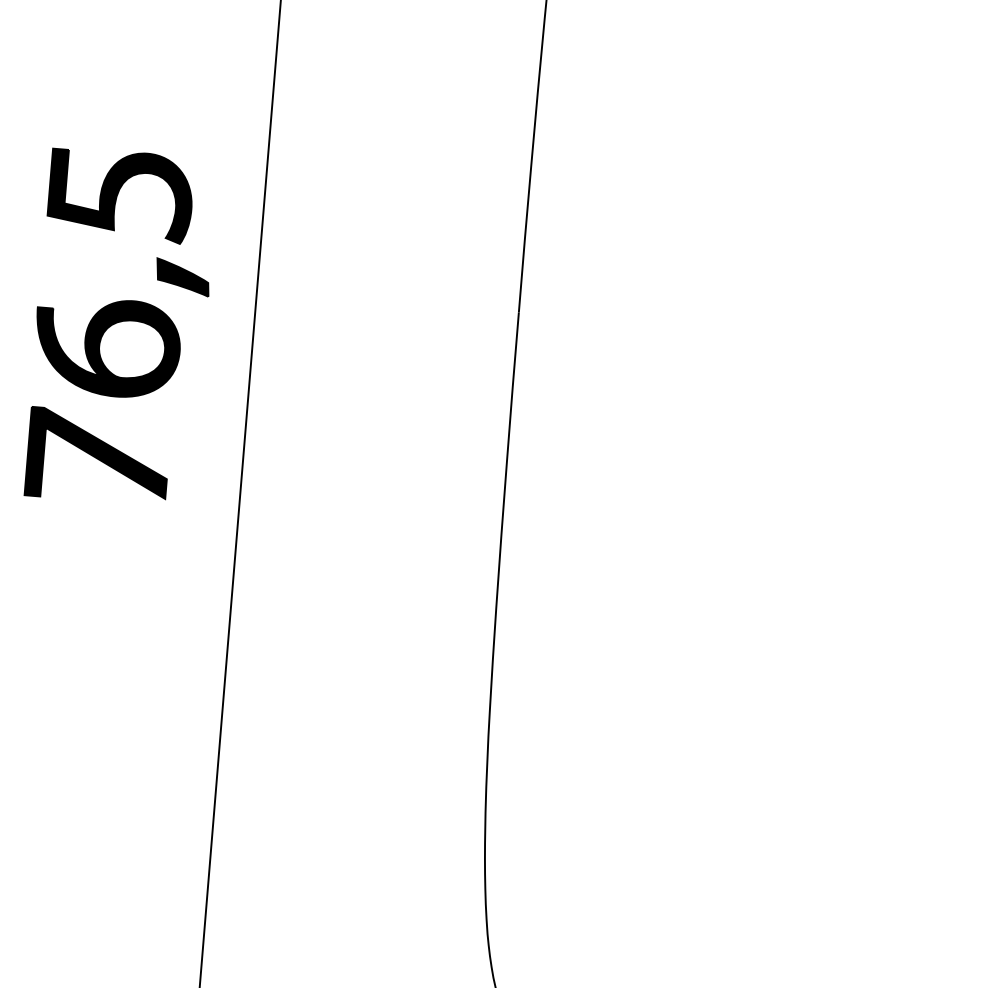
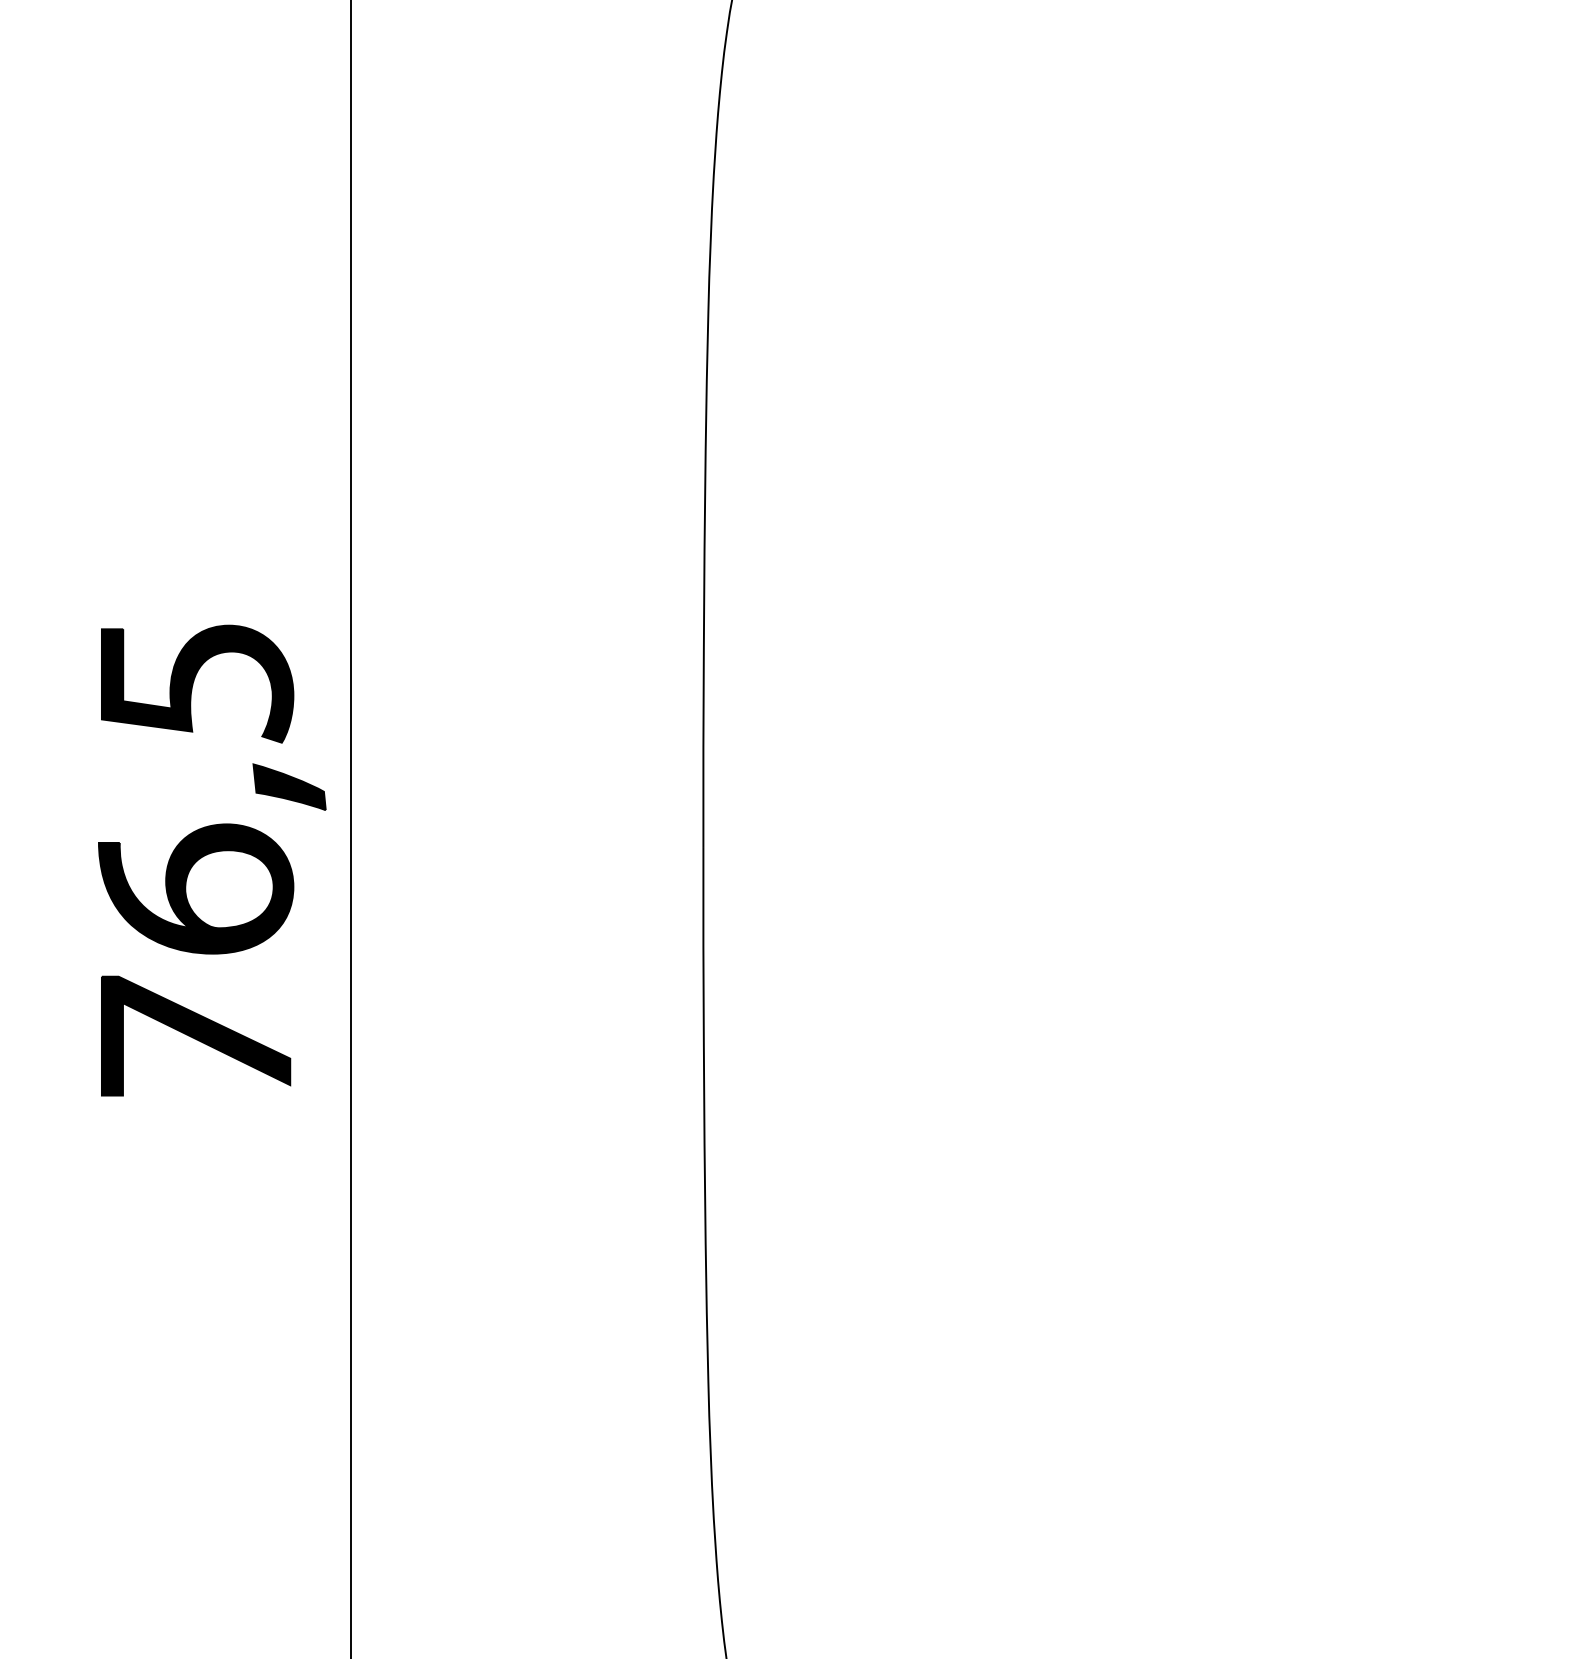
part: (121, 327) -> (212, 860), moved

